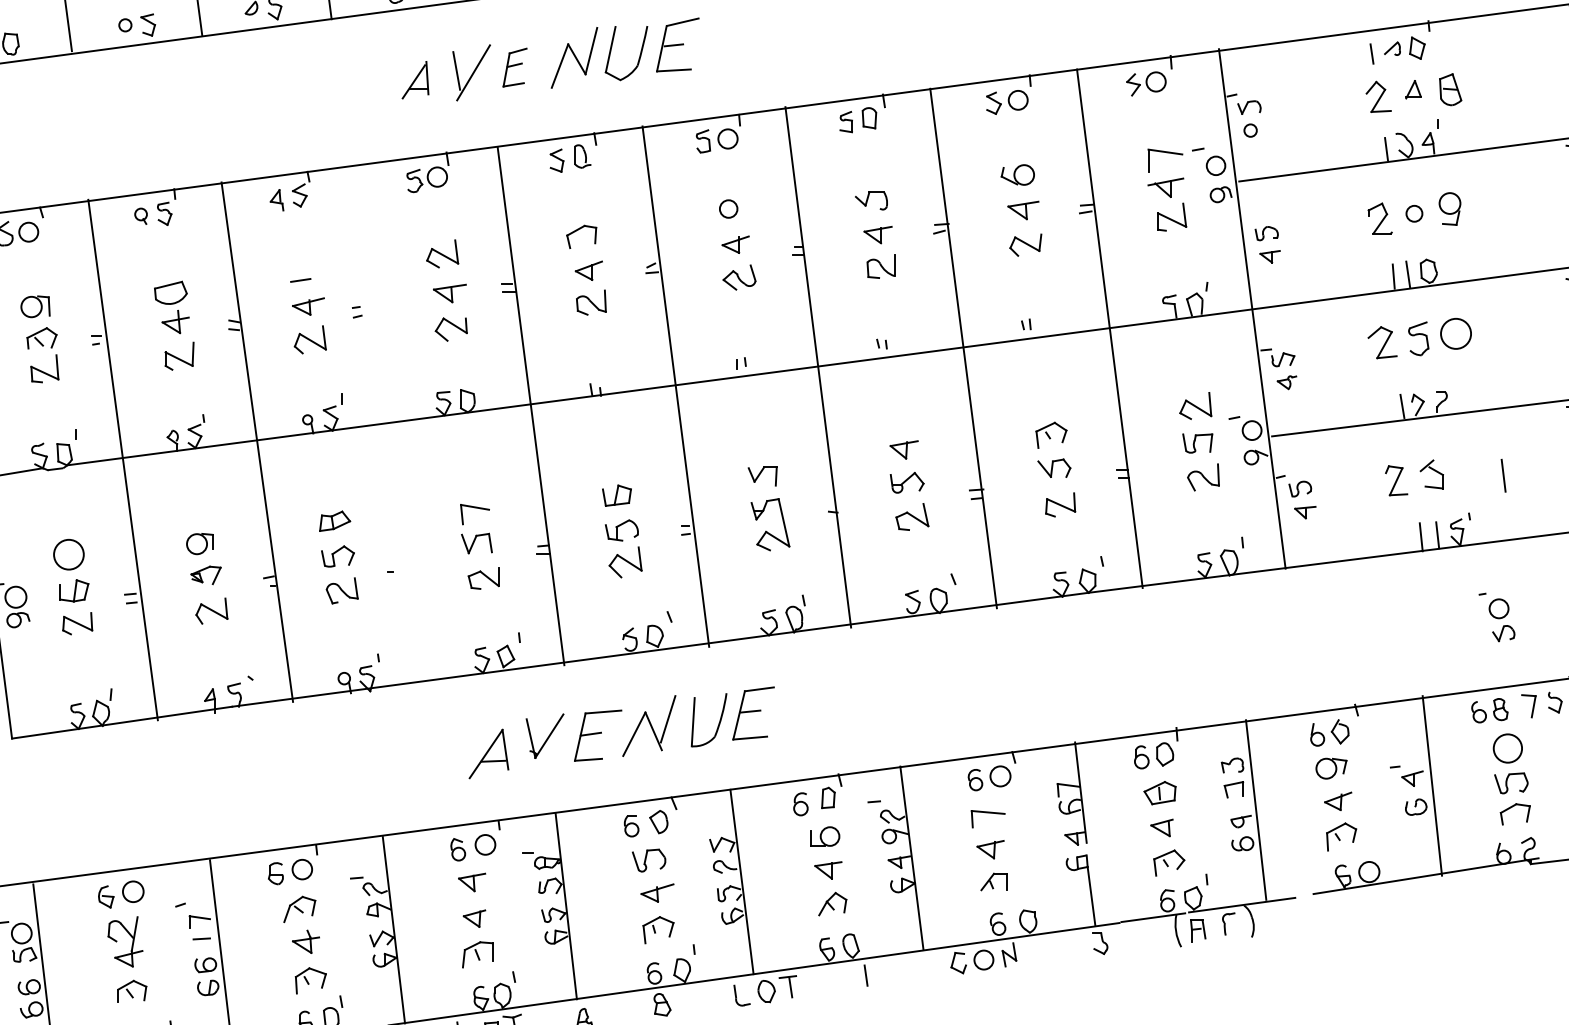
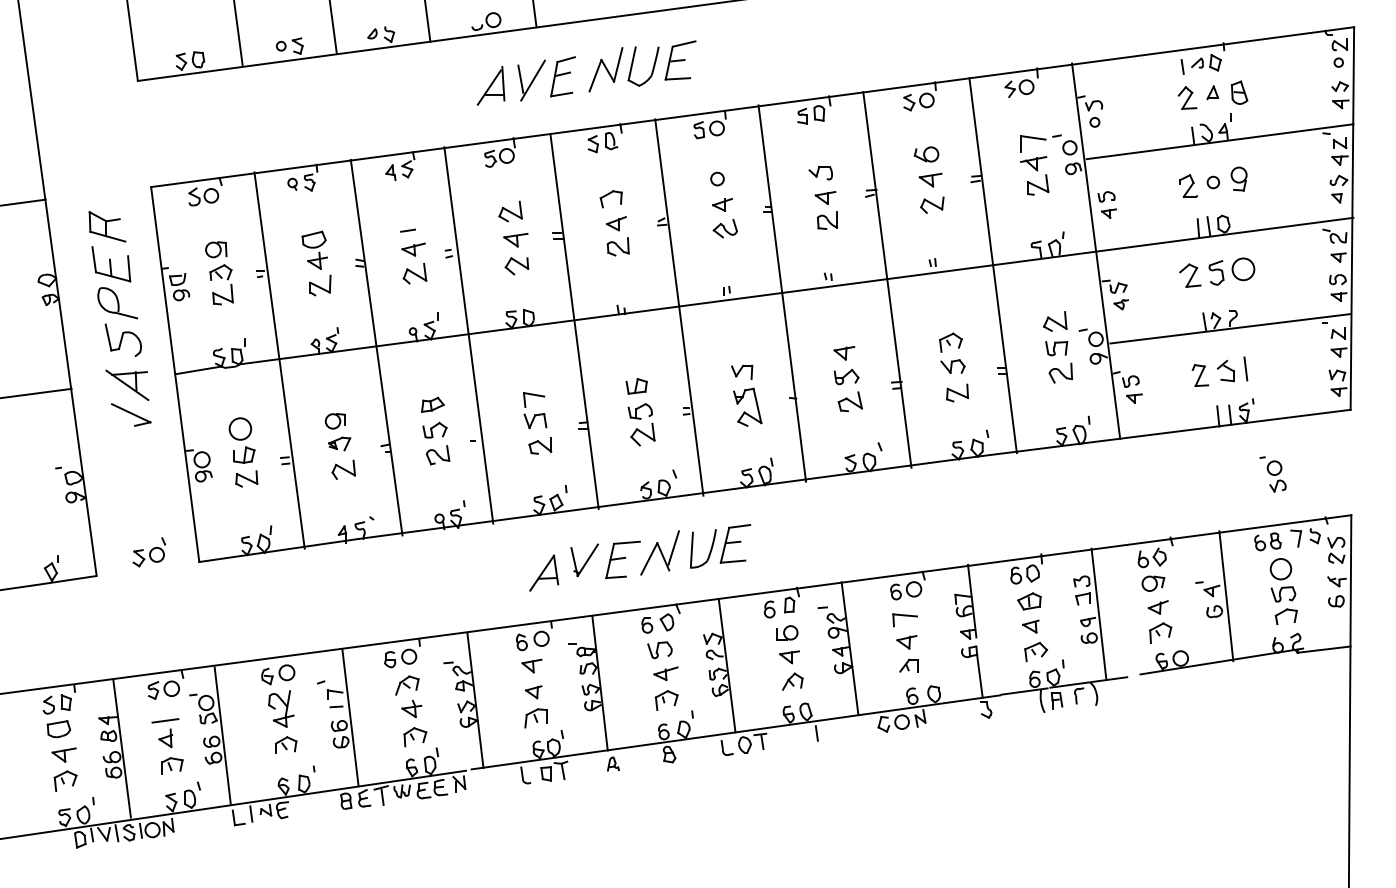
part: (514, 67) -> (562, 76), size x1.43
part: (414, 79) -> (490, 85), size x1.43
line: (384, 425) -> (468, 335), added
line: (1503, 475) -> (1245, 368), moved

